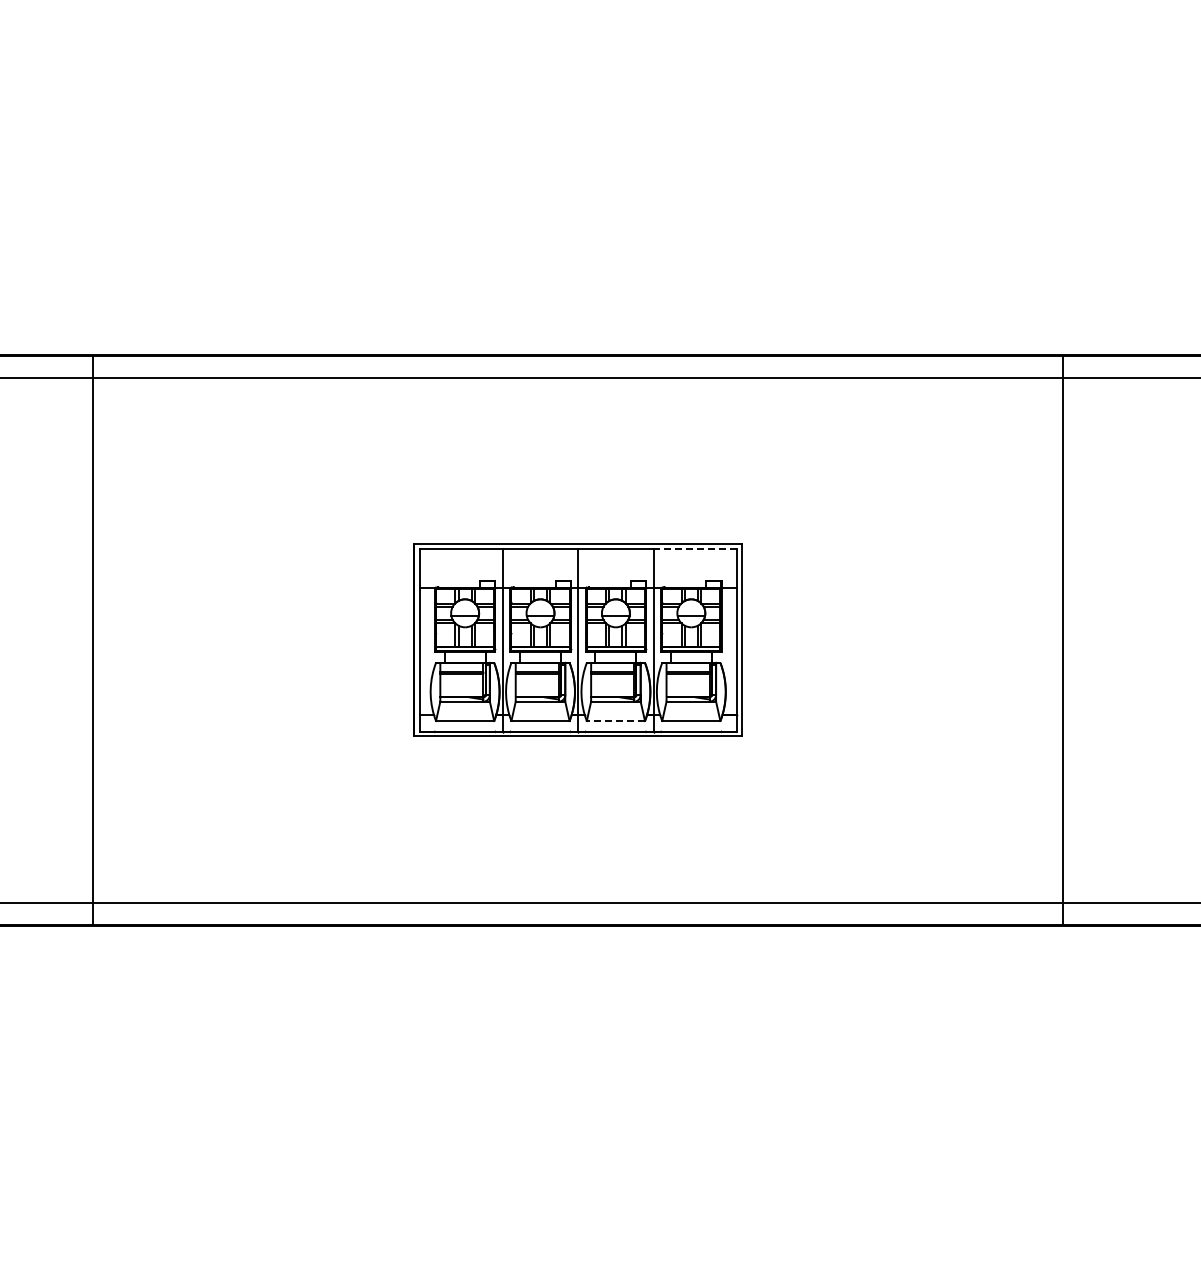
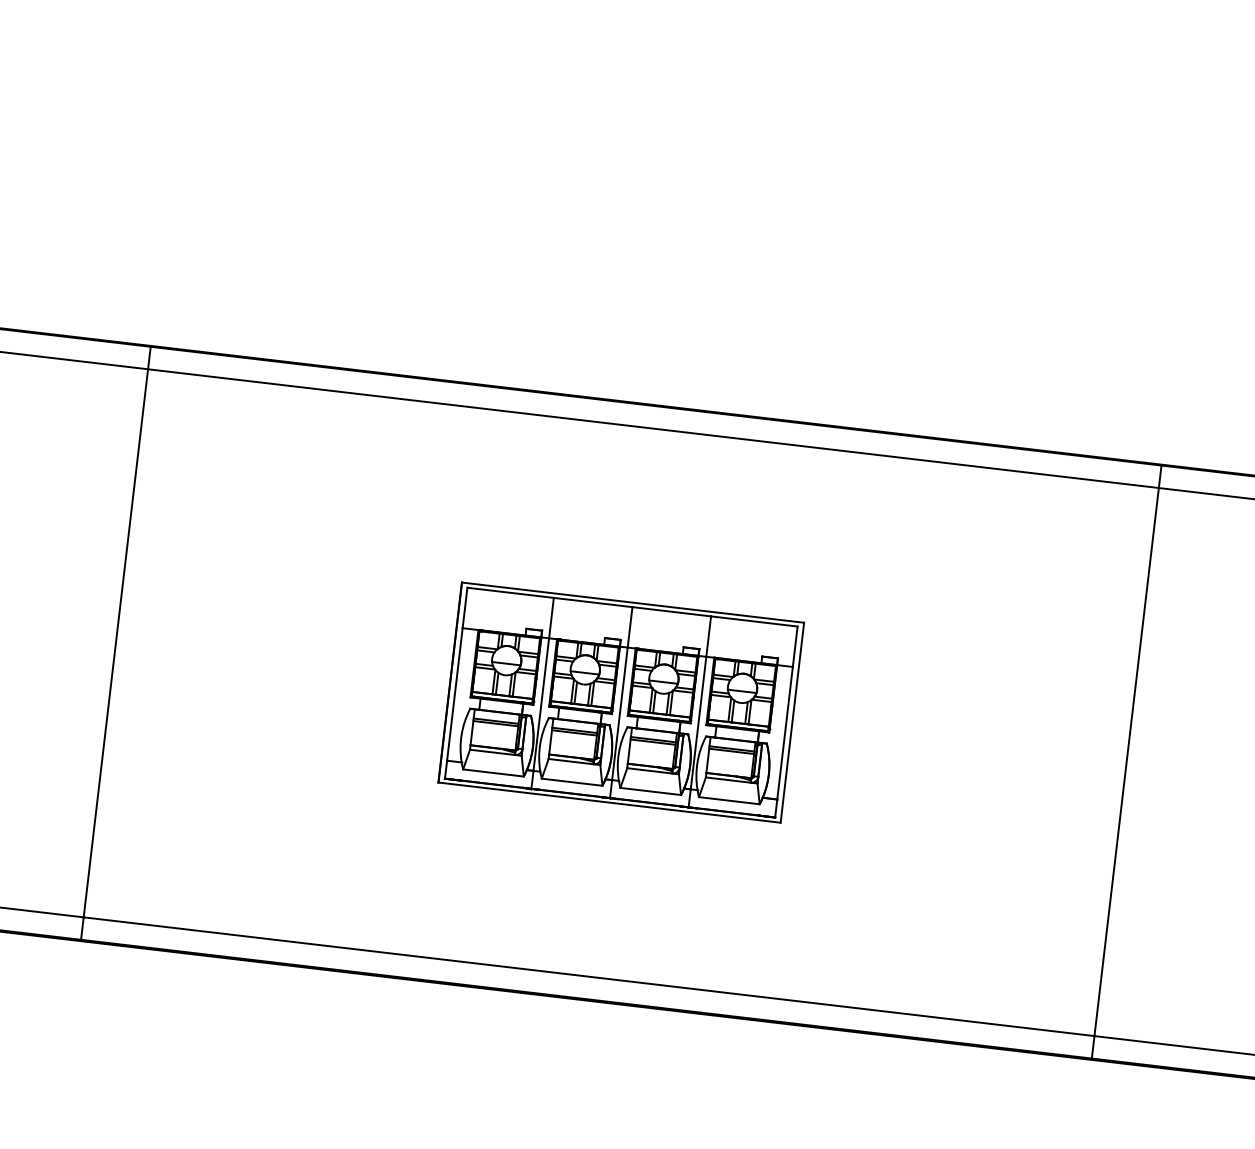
line: (694, 548) -> (753, 621), dashed -> solid
line: (615, 721) -> (650, 791), dashed -> solid

